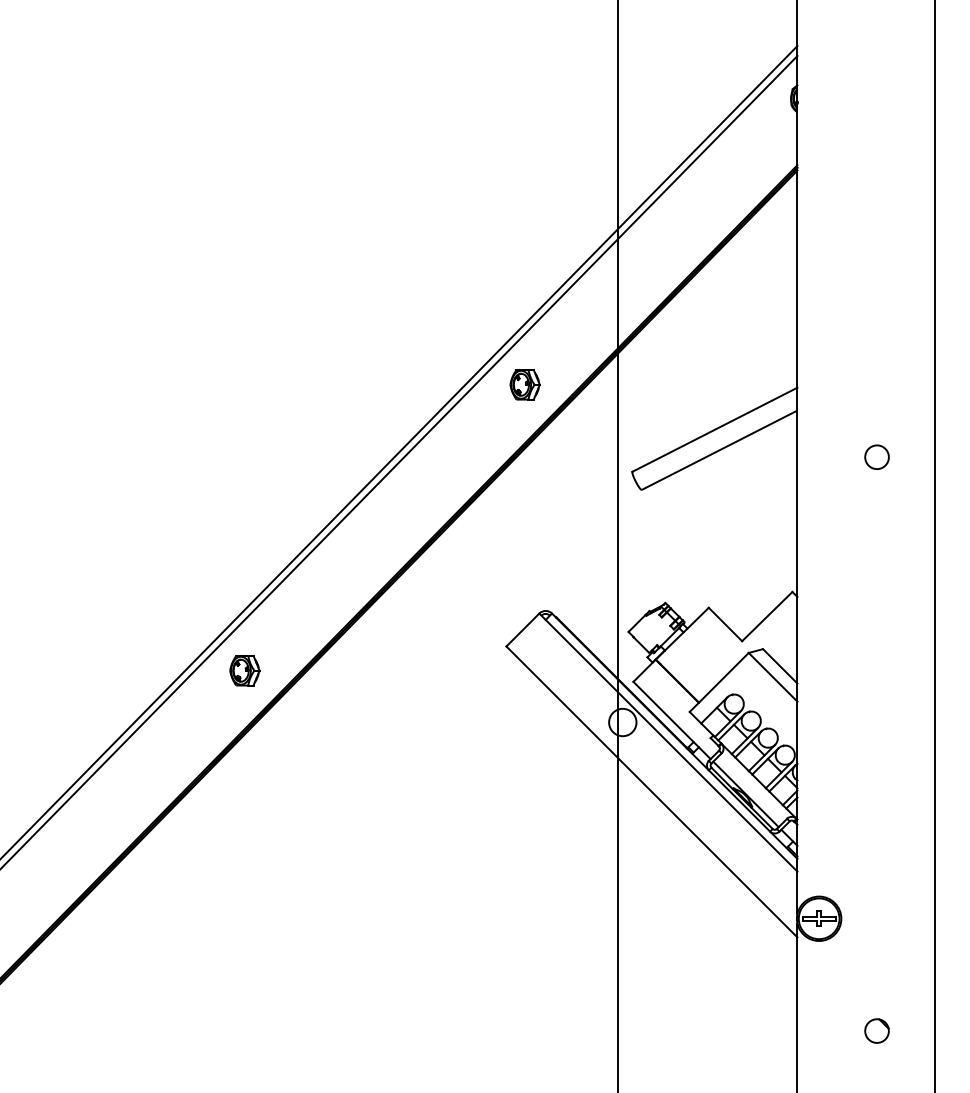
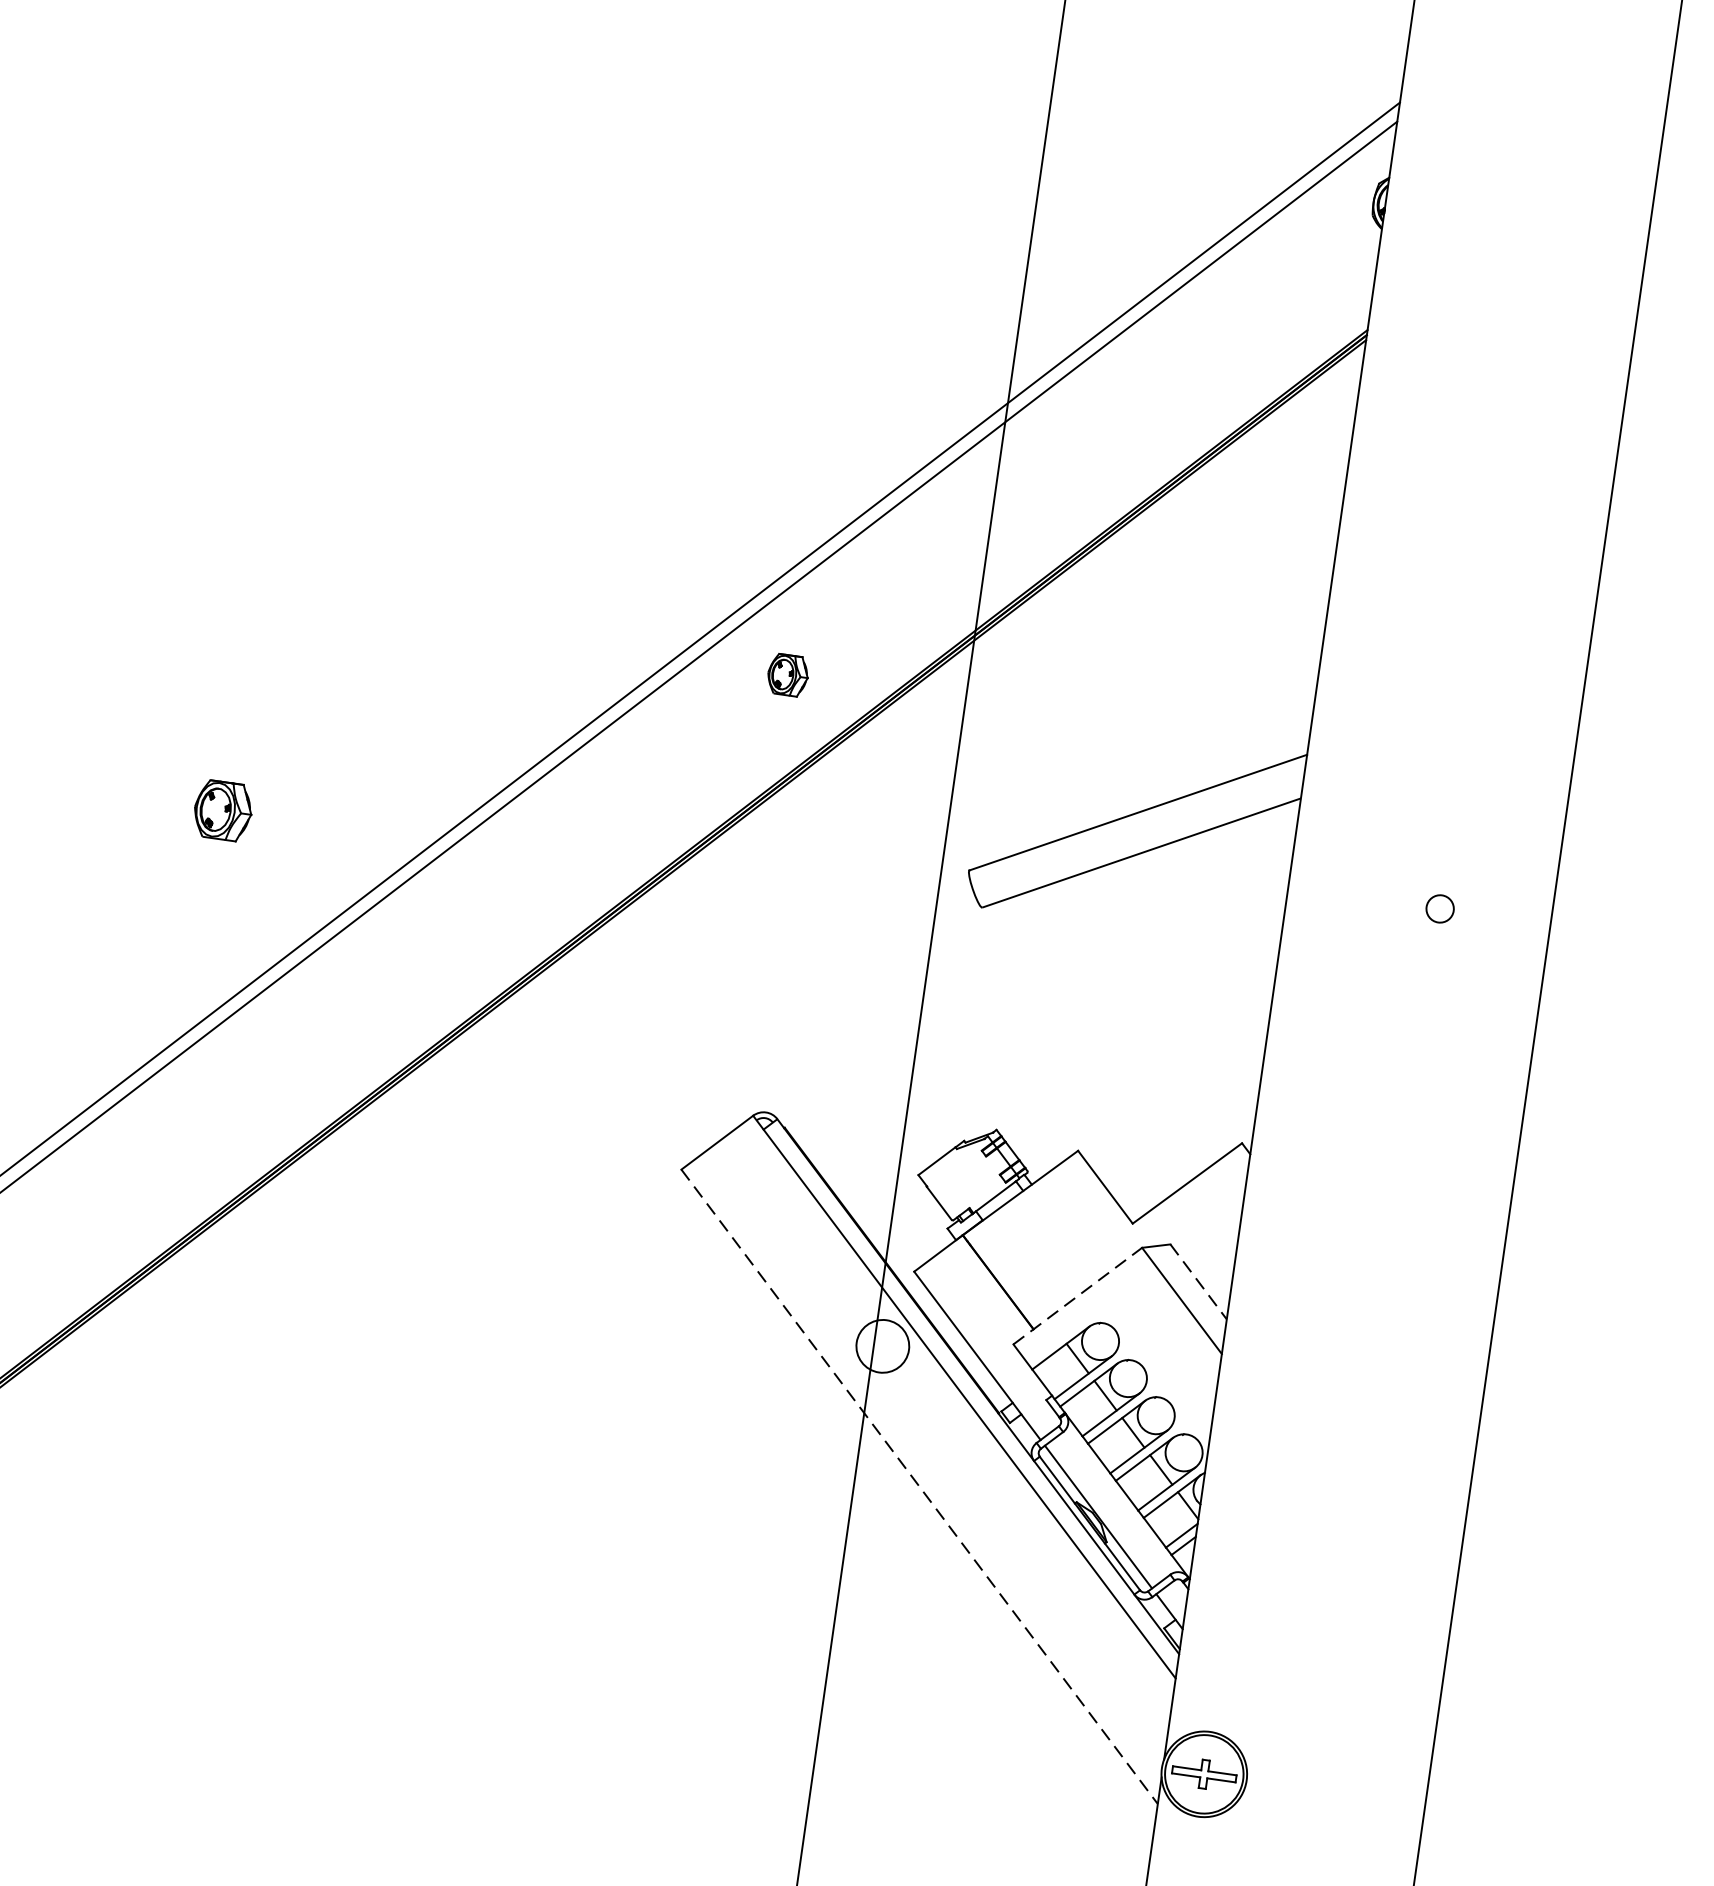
part: (524, 384) -> (787, 674), size x0.7
circle: (876, 456) -> (1439, 907), size x0.6
line: (780, 666) -> (1199, 1282), solid -> dashed
part: (244, 670) -> (222, 810), moved
line: (719, 682) -> (1078, 1296), solid -> dashed
line: (651, 791) -> (918, 1485), solid -> dashed

